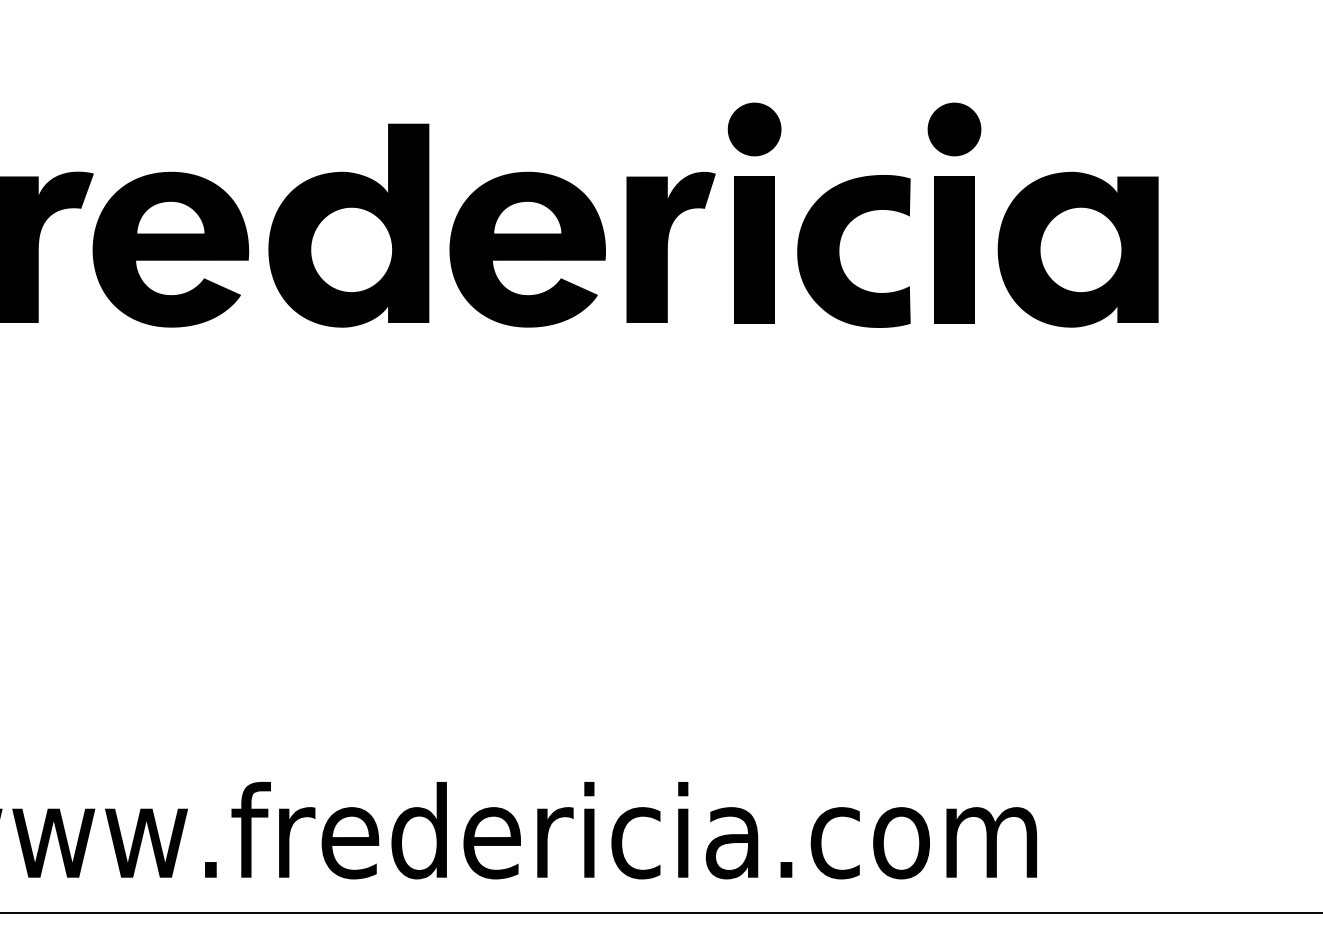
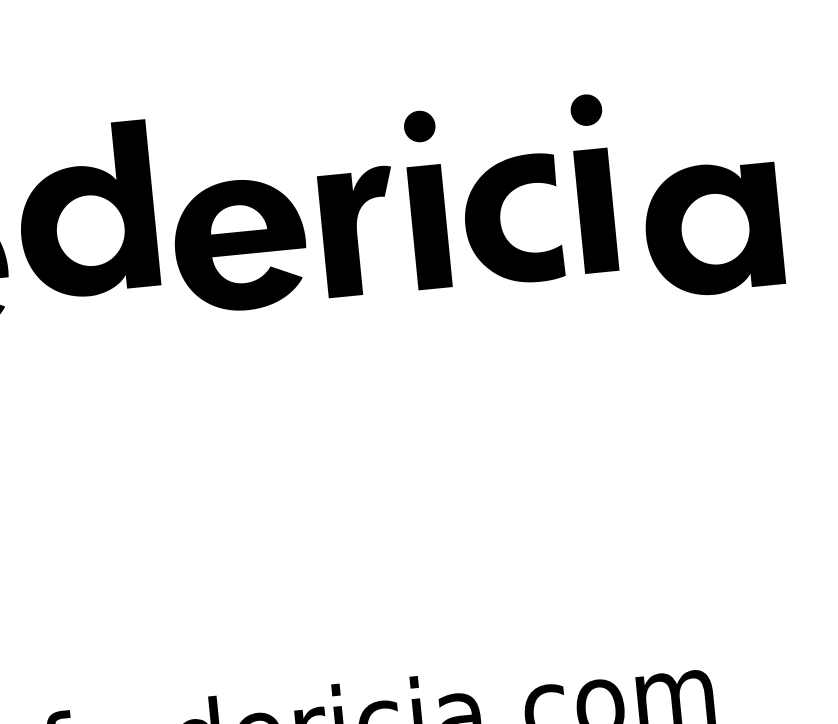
part: (754, 129) -> (419, 126), size x0.7
part: (954, 129) -> (586, 110), size x0.7
part: (348, 225) -> (86, 210), moved
part: (1077, 249) -> (712, 229), moved

